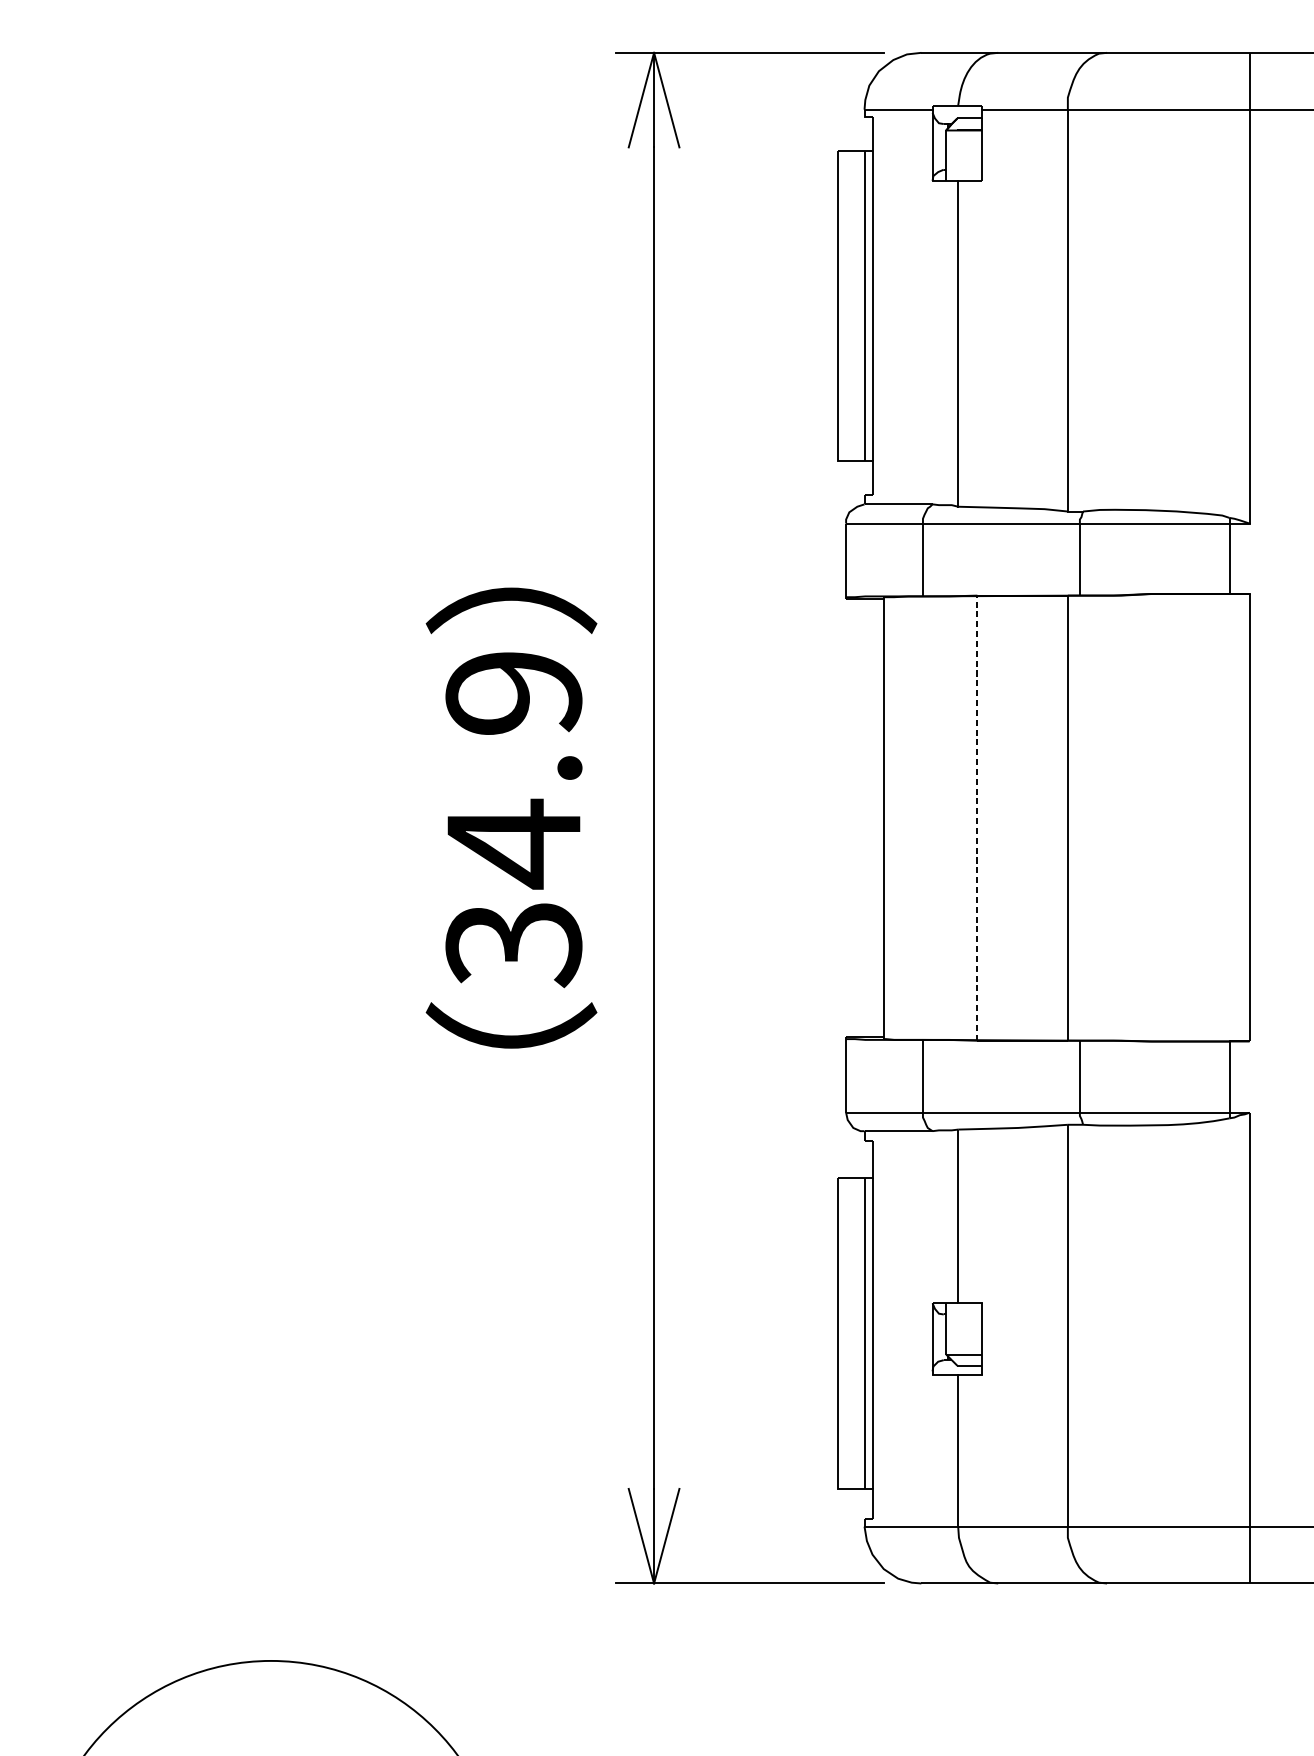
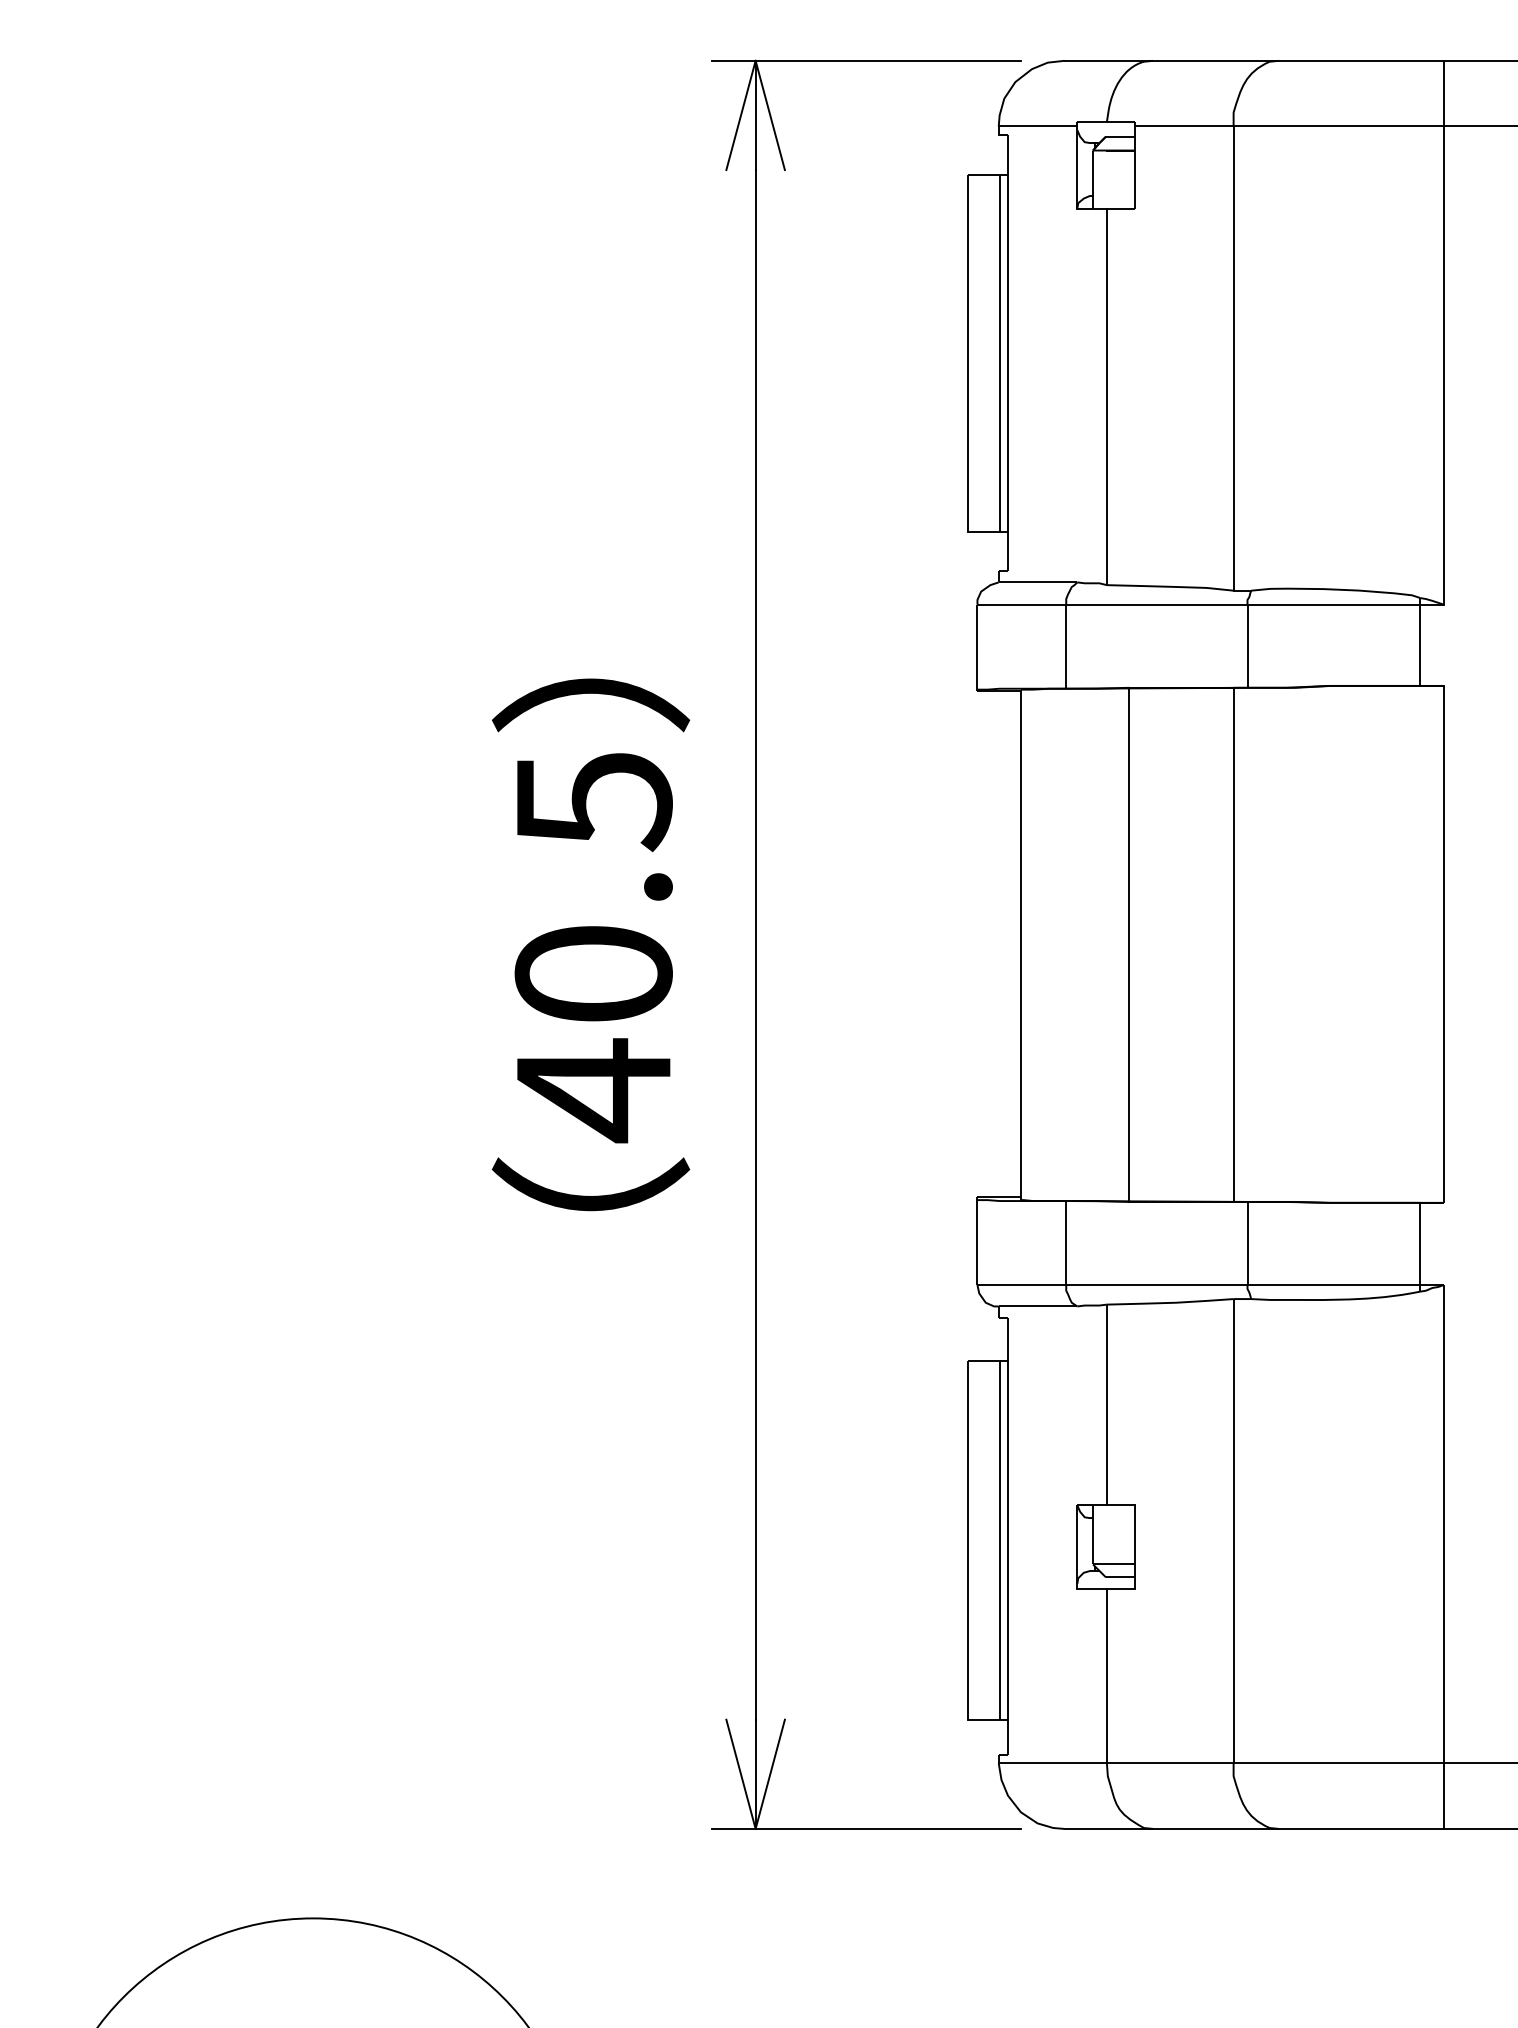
line: (977, 817) -> (1129, 944), dashed -> solid
text: (513, 821) -> (593, 948), 34.9 -> 40.5

